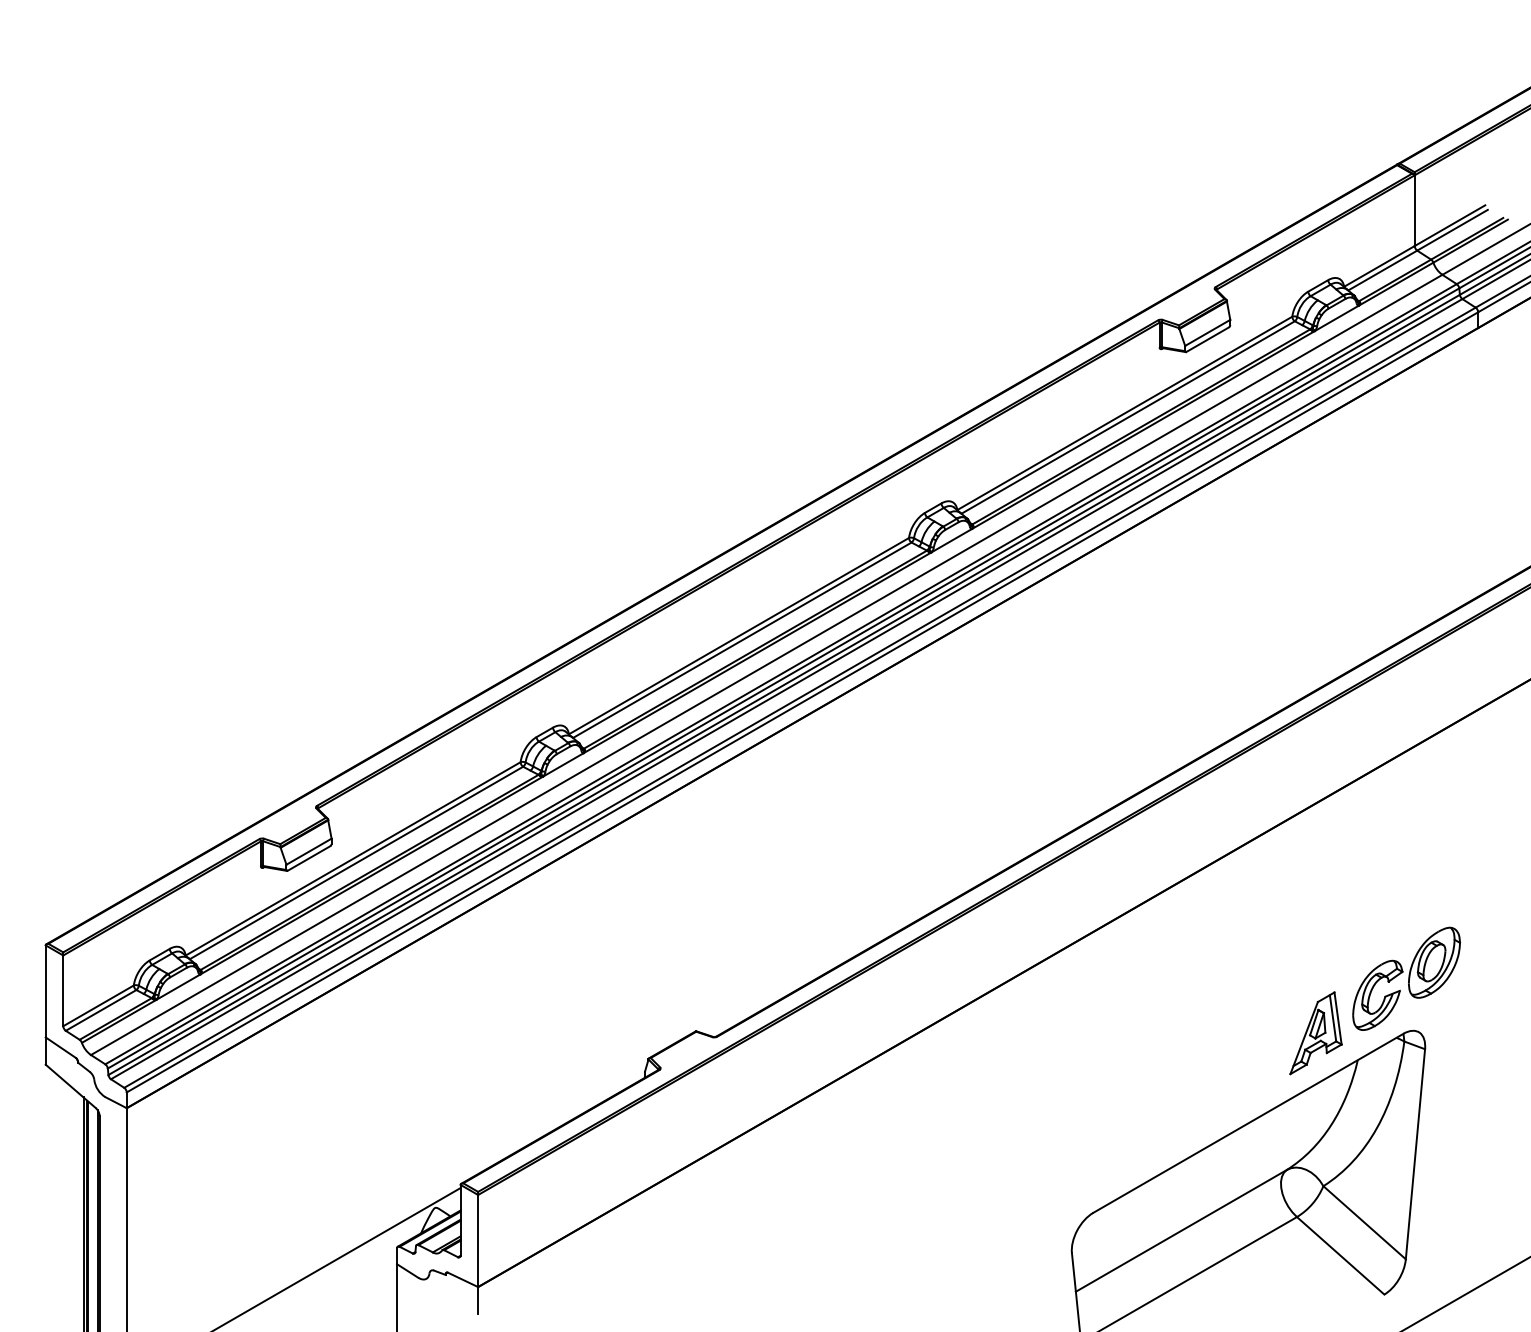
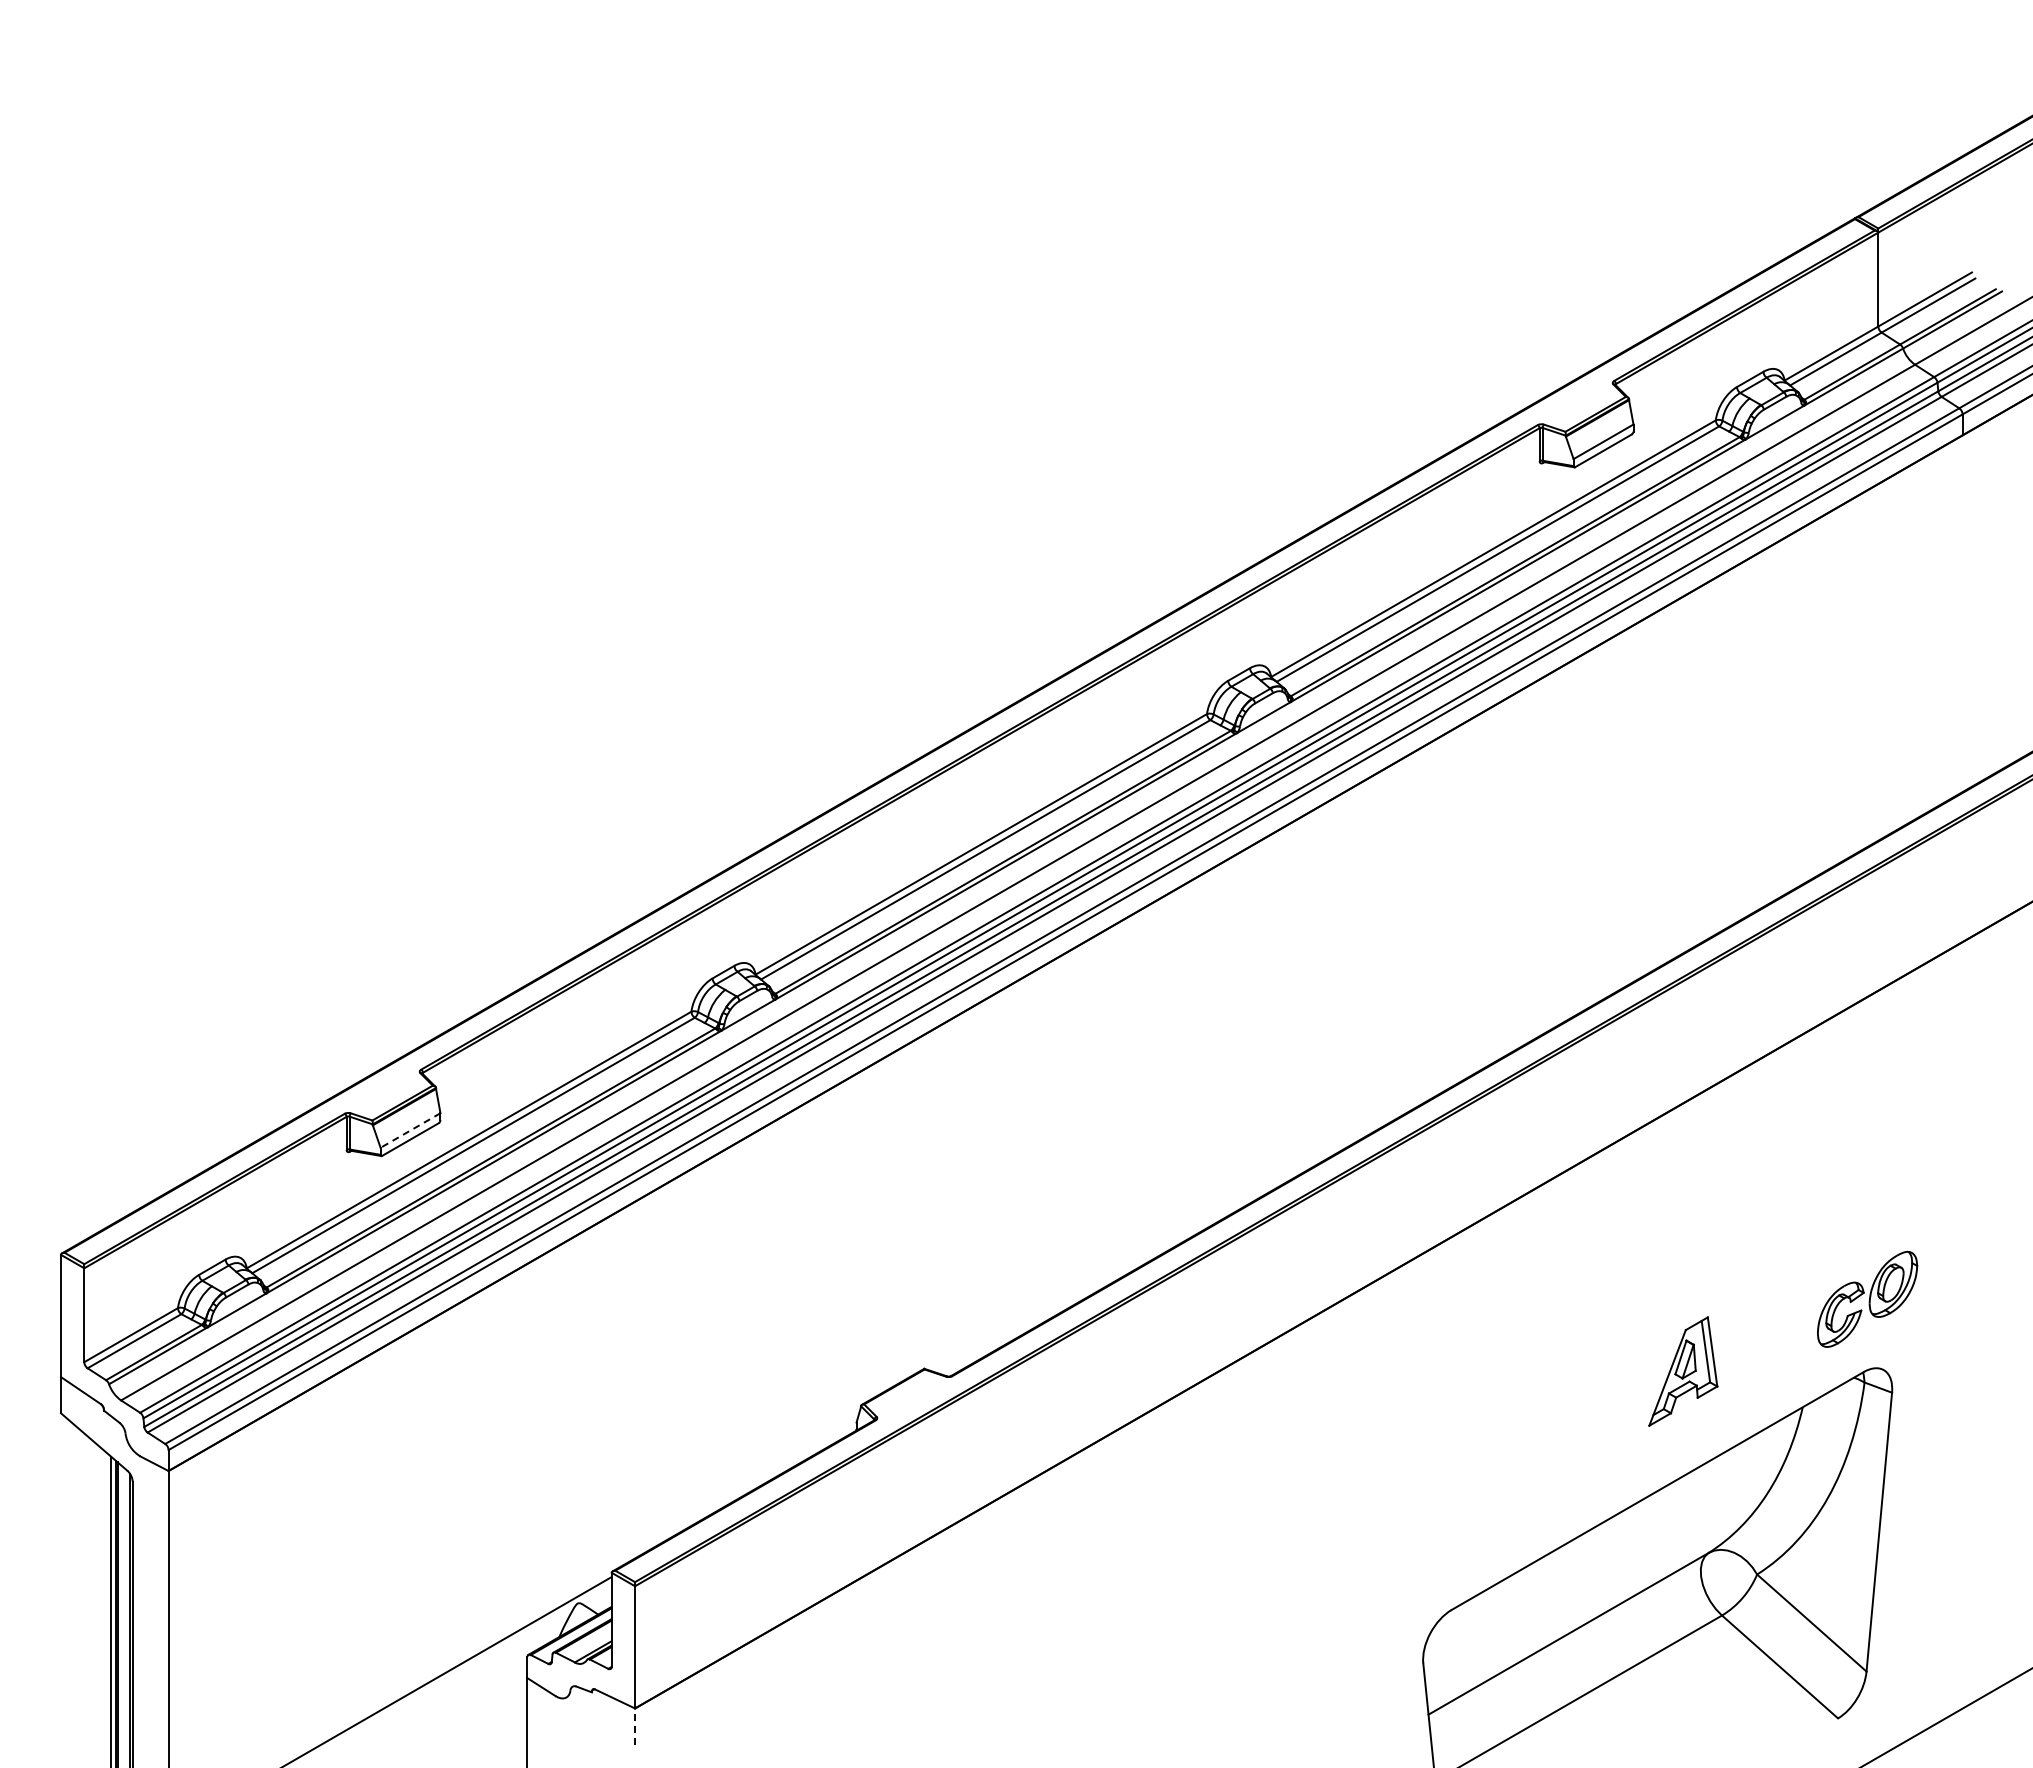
line: (309, 851) -> (410, 1130), solid -> dashed
part: (1406, 978) -> (1867, 1299), size x0.7
part: (1316, 1033) -> (1683, 1371), moved
line: (478, 1300) -> (635, 1726), solid -> dashed

